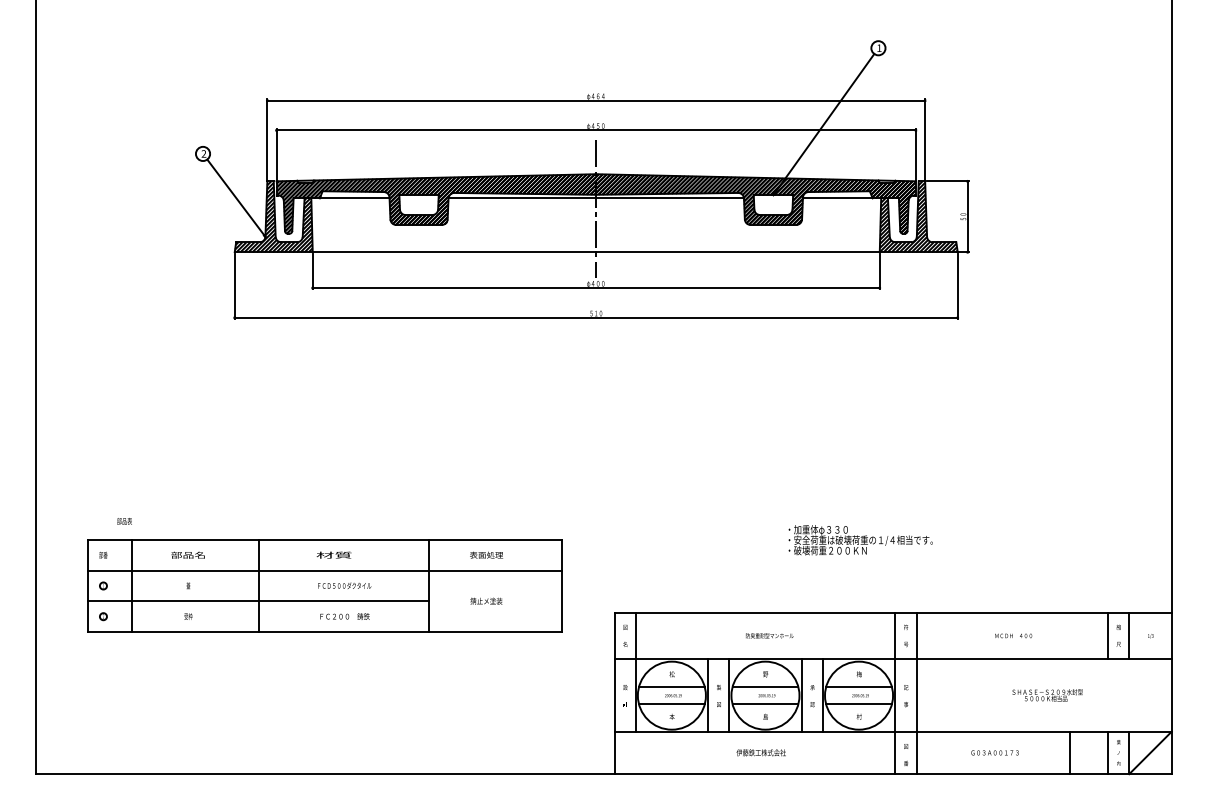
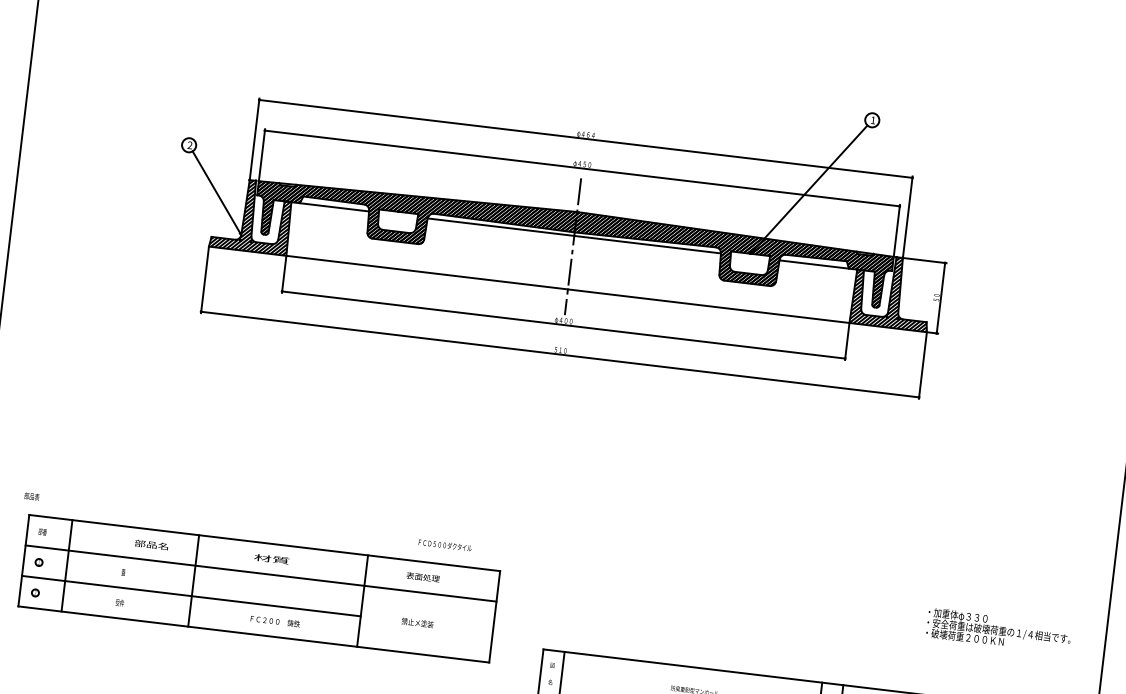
text: (124, 521) -> (31, 496), moved
text: (860, 540) -> (998, 631), moved
text: (187, 554) -> (151, 544), moved
text: (344, 585) -> (445, 544), moved

